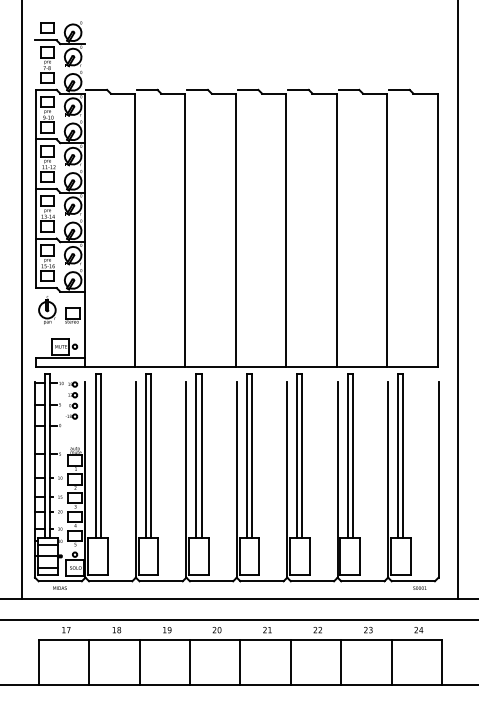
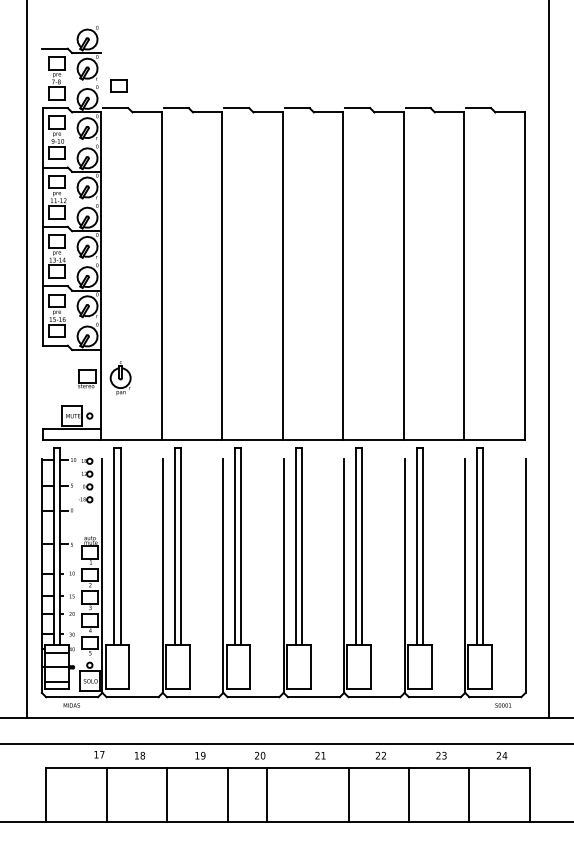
part: (47, 27) -> (118, 85), moved
part: (47, 310) -> (120, 378), moved
text: (66, 629) -> (99, 754), moved
line: (240, 662) -> (267, 794), moved

